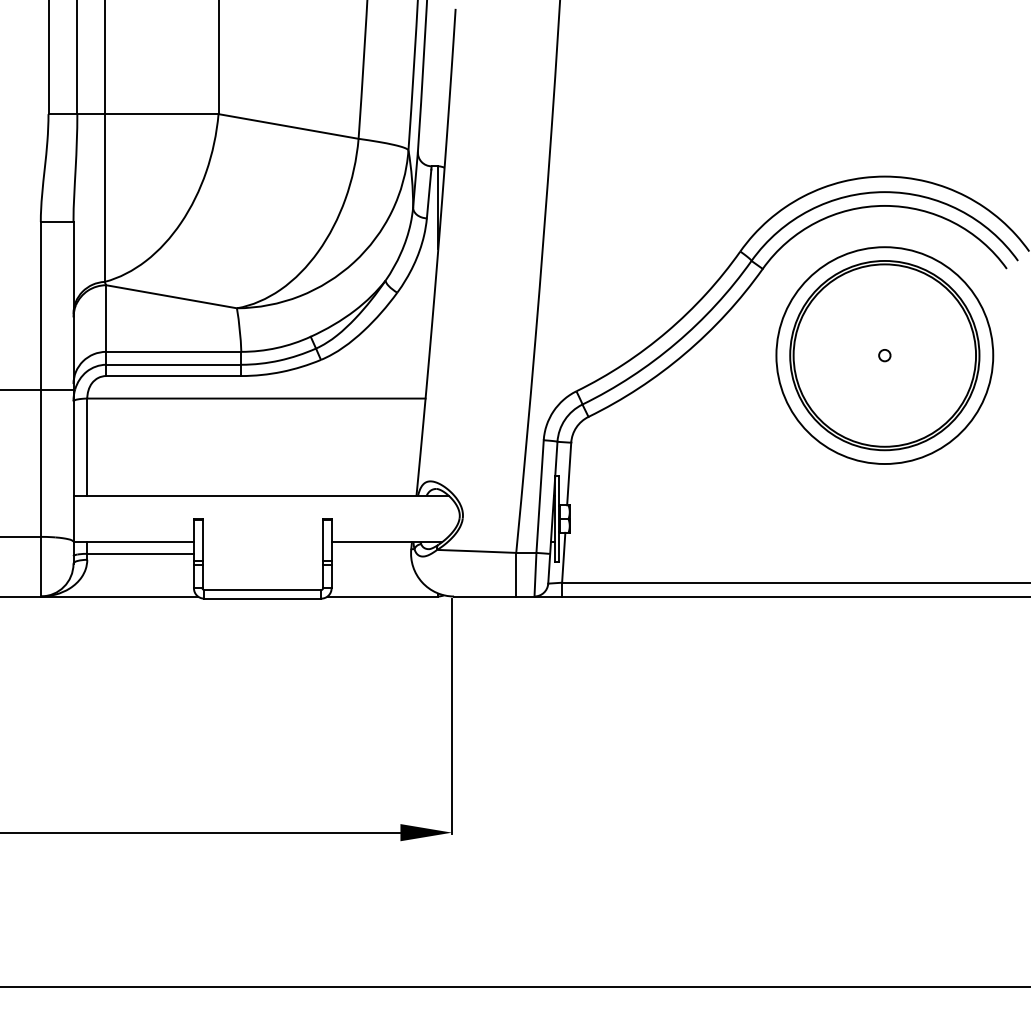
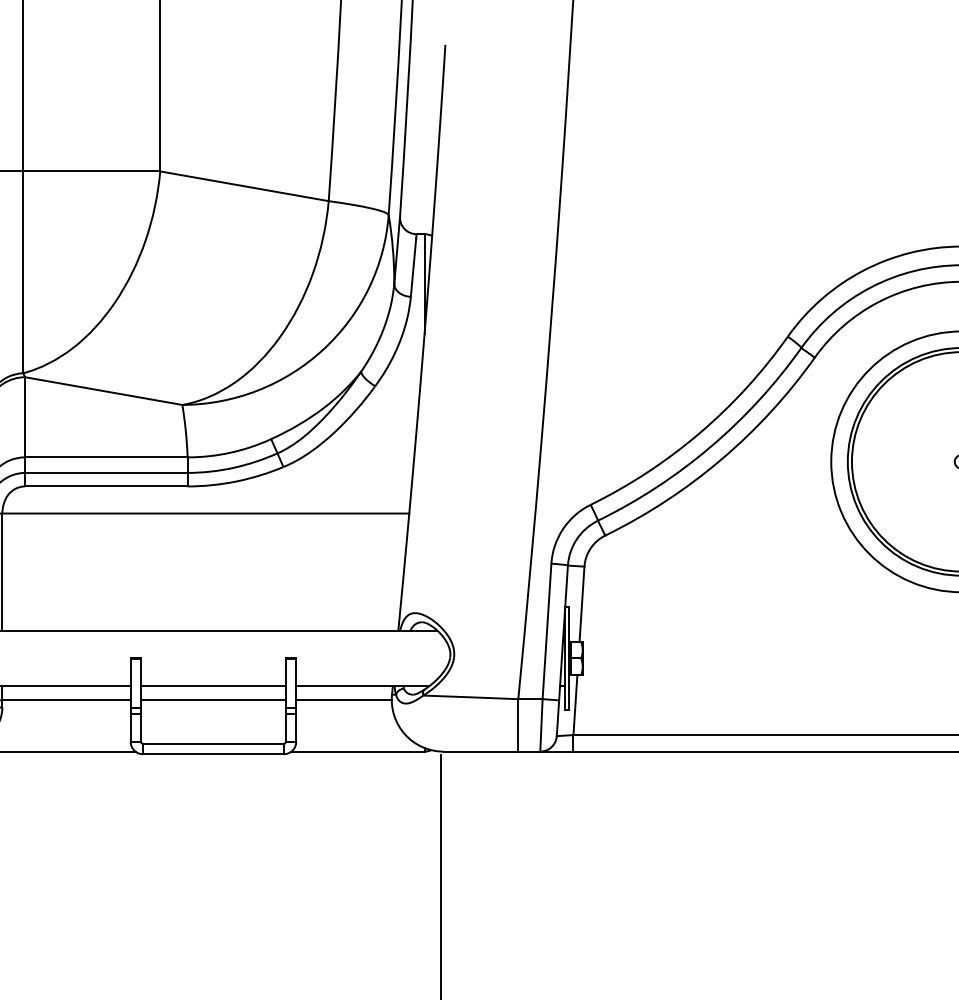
line: (262, 542) -> (213, 686), added
line: (262, 553) -> (213, 699), added
line: (371, 553) -> (344, 699), added

